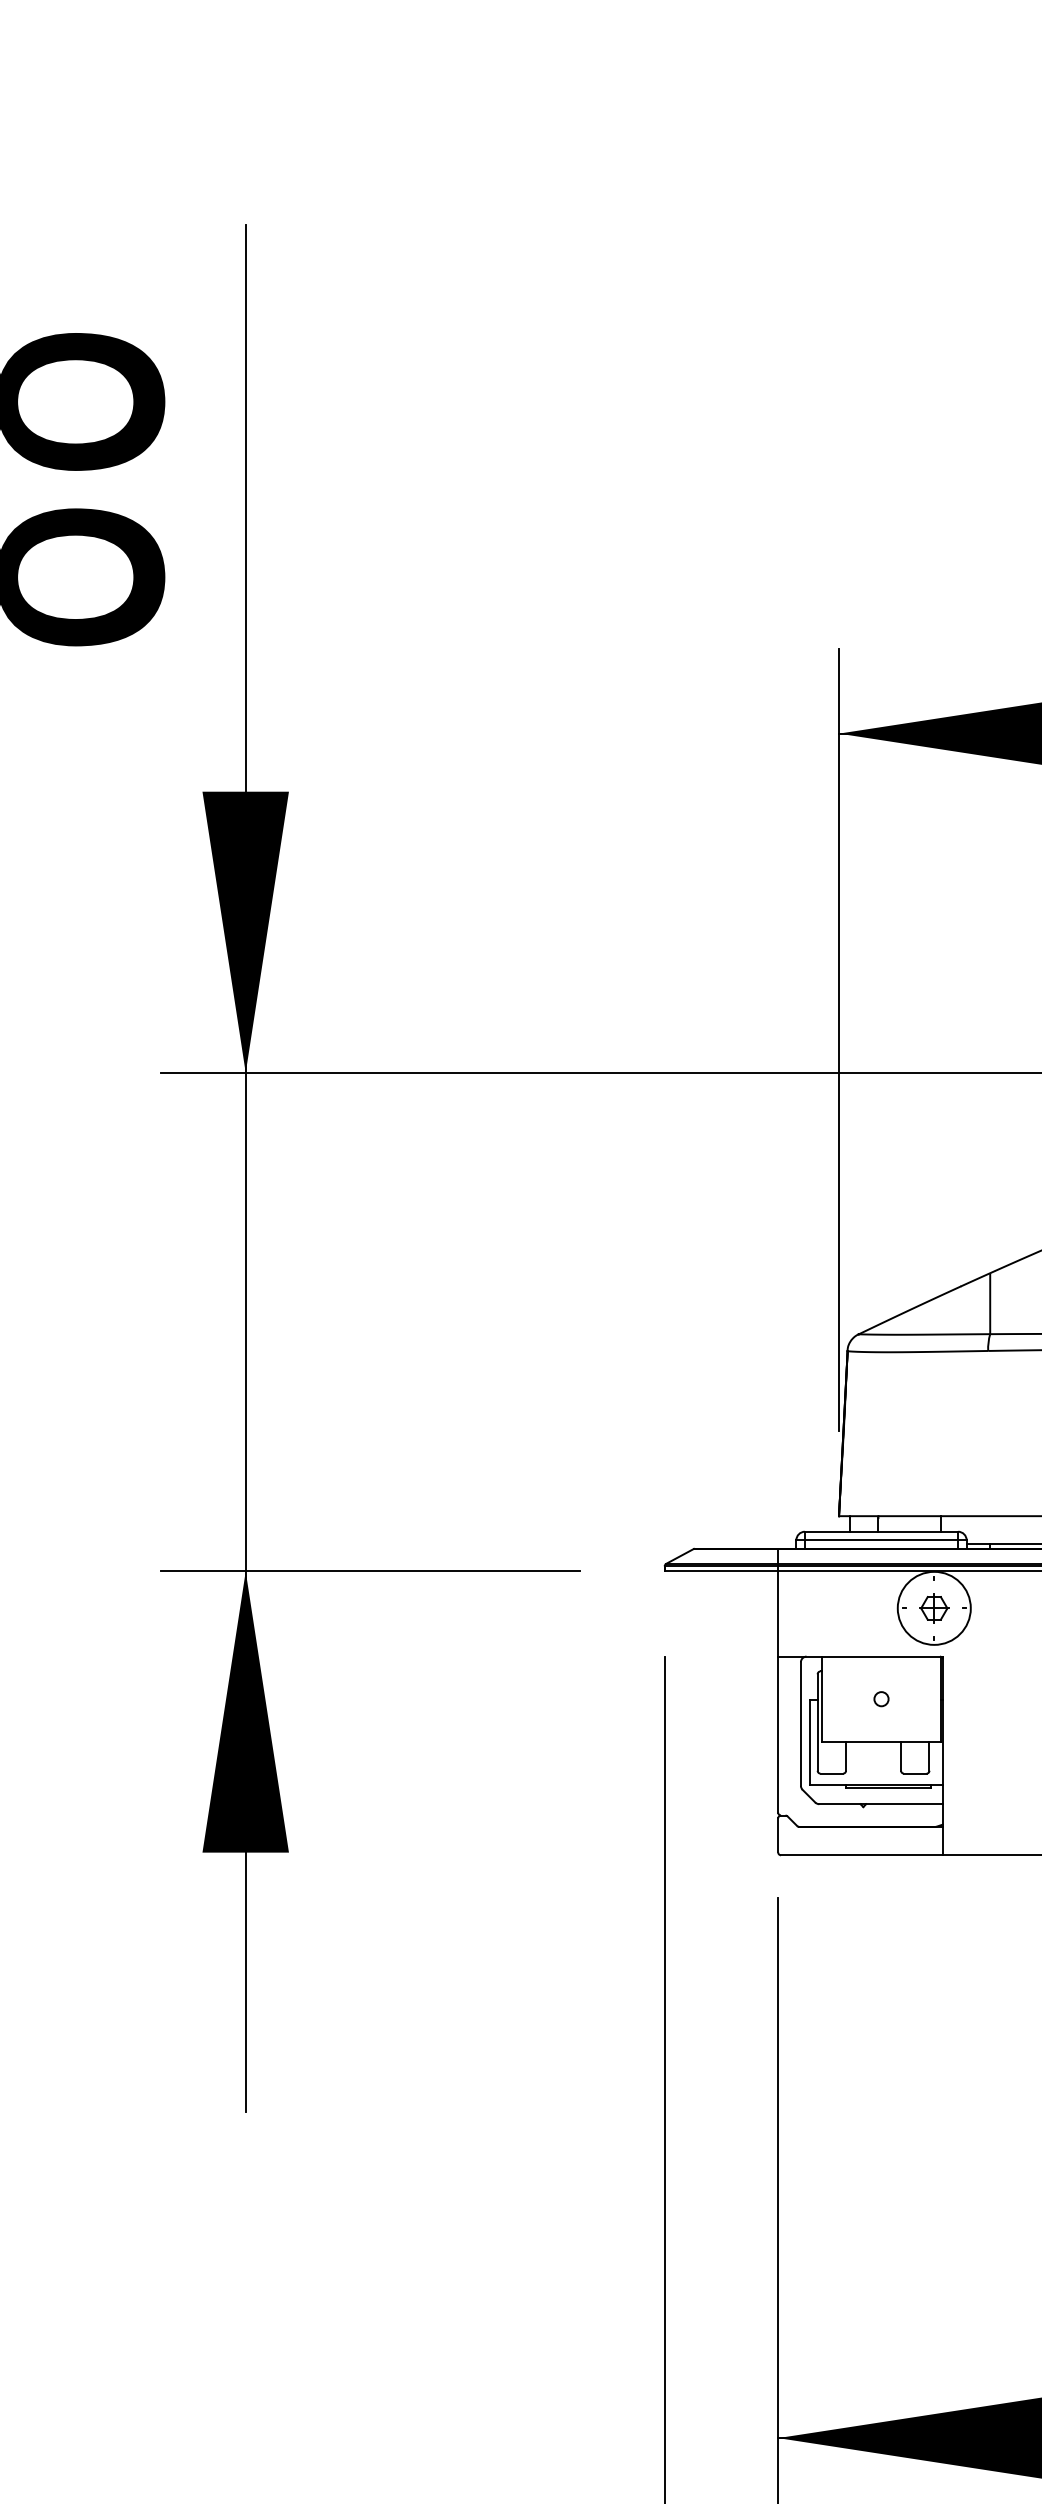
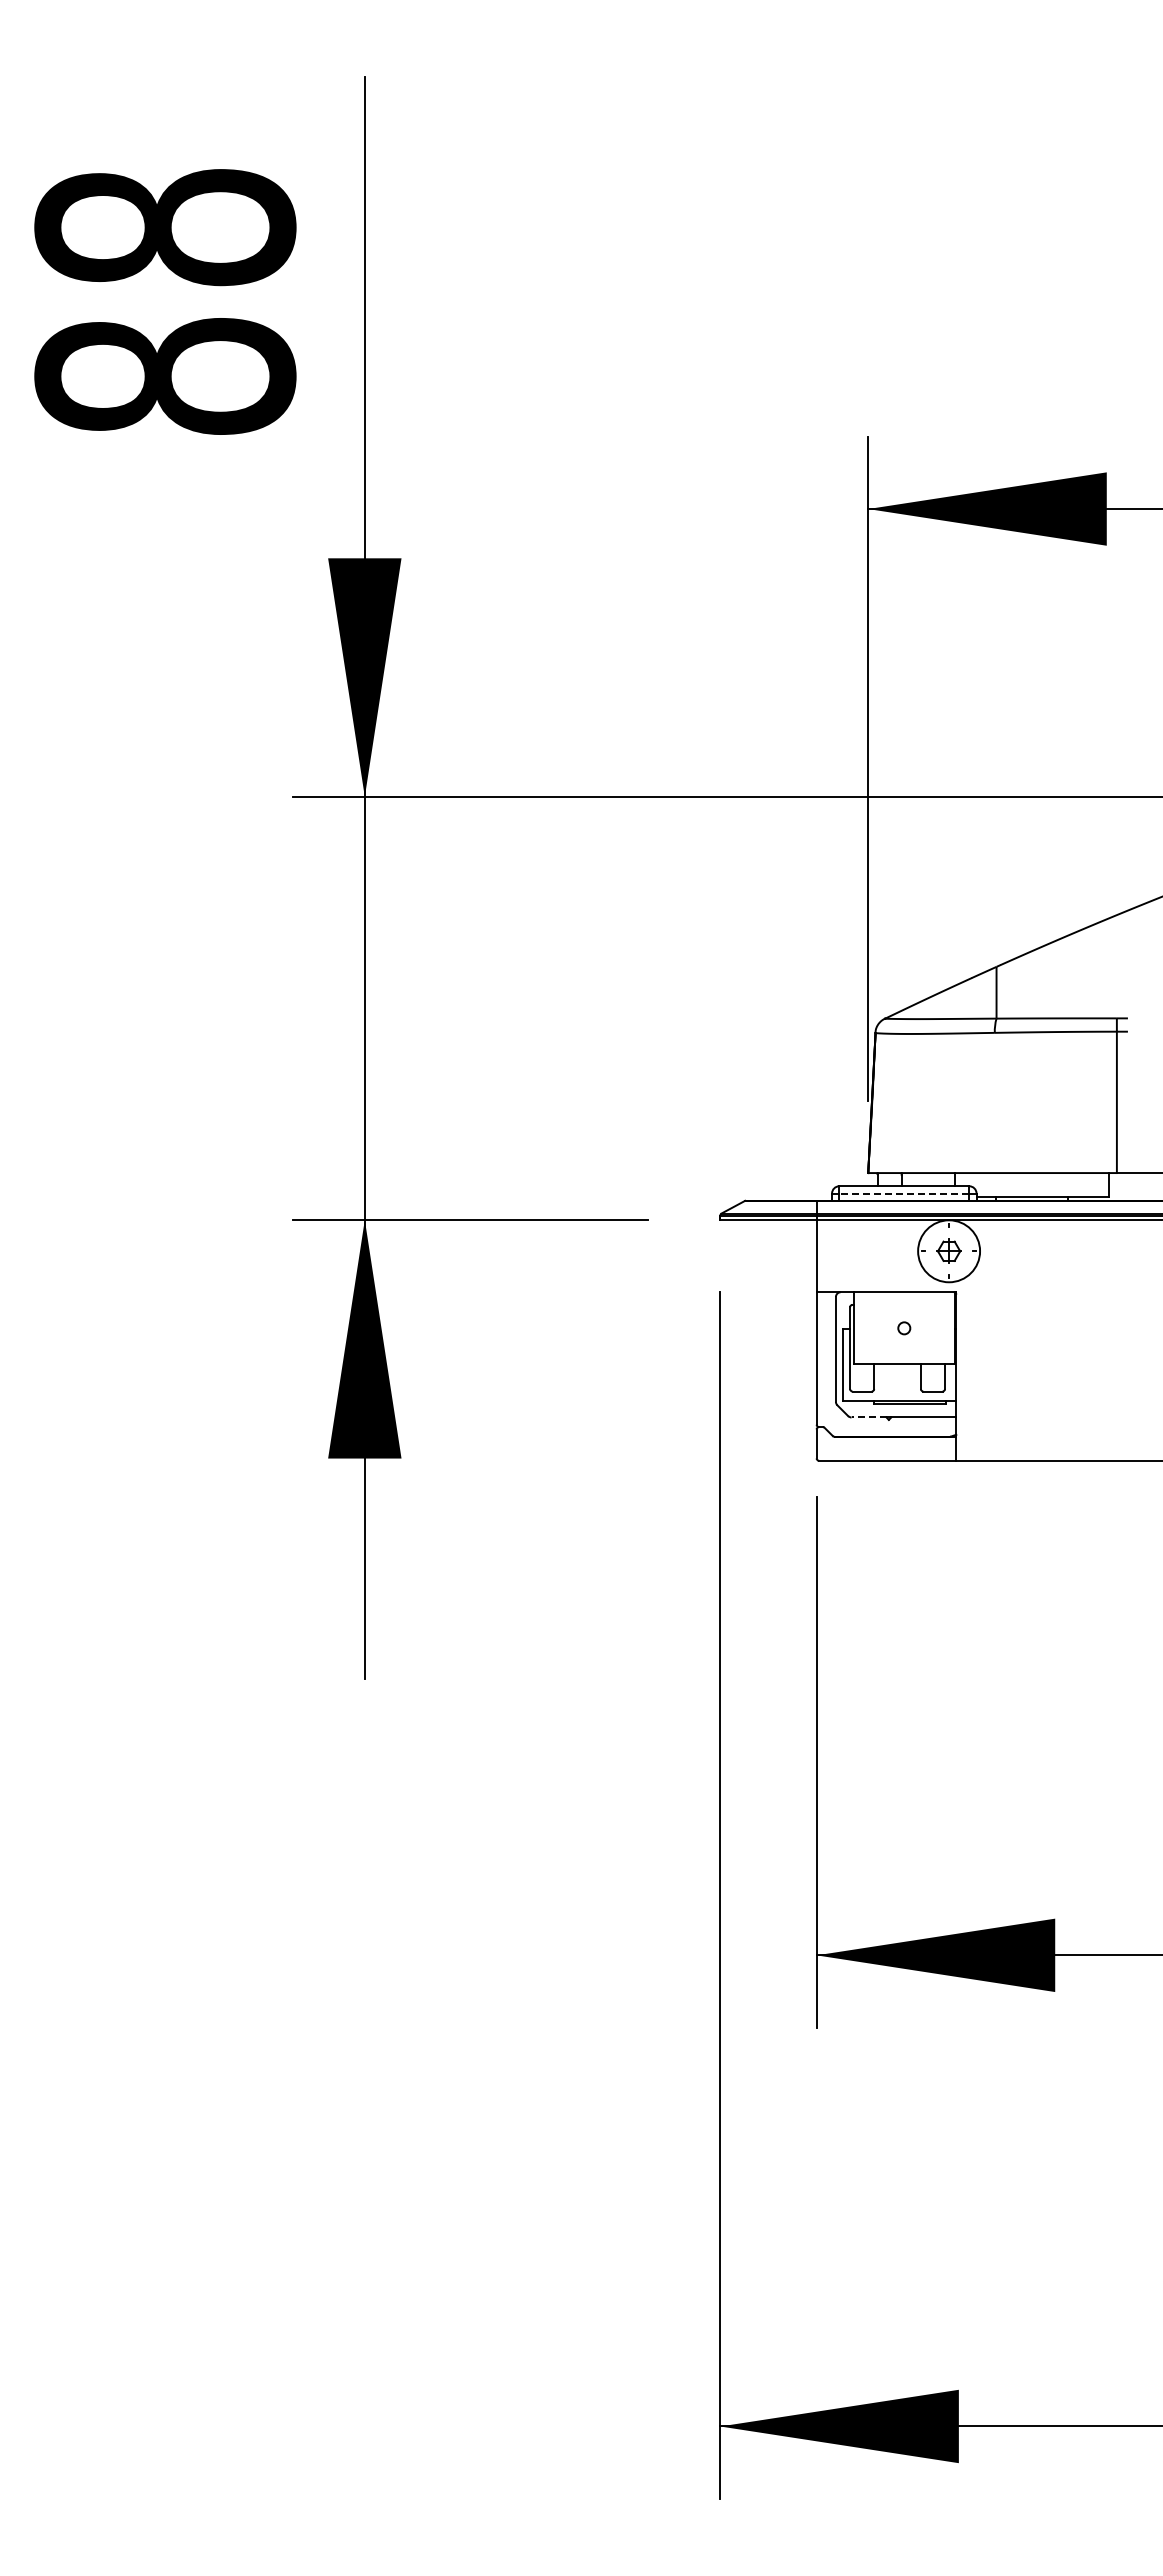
line: (880, 1540) -> (903, 1193), solid -> dashed
line: (839, 1804) -> (868, 1417), solid -> dashed

